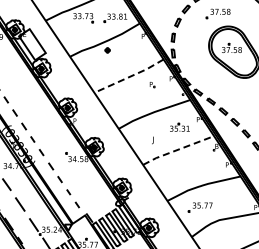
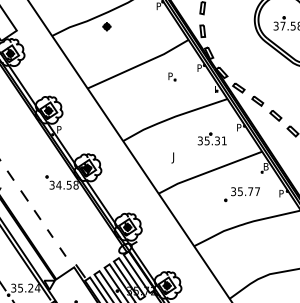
line: (129, 76) -> (138, 64), dashed -> solid
line: (177, 149) -> (208, 171), dashed -> solid
part: (199, 207) -> (240, 194), moved

